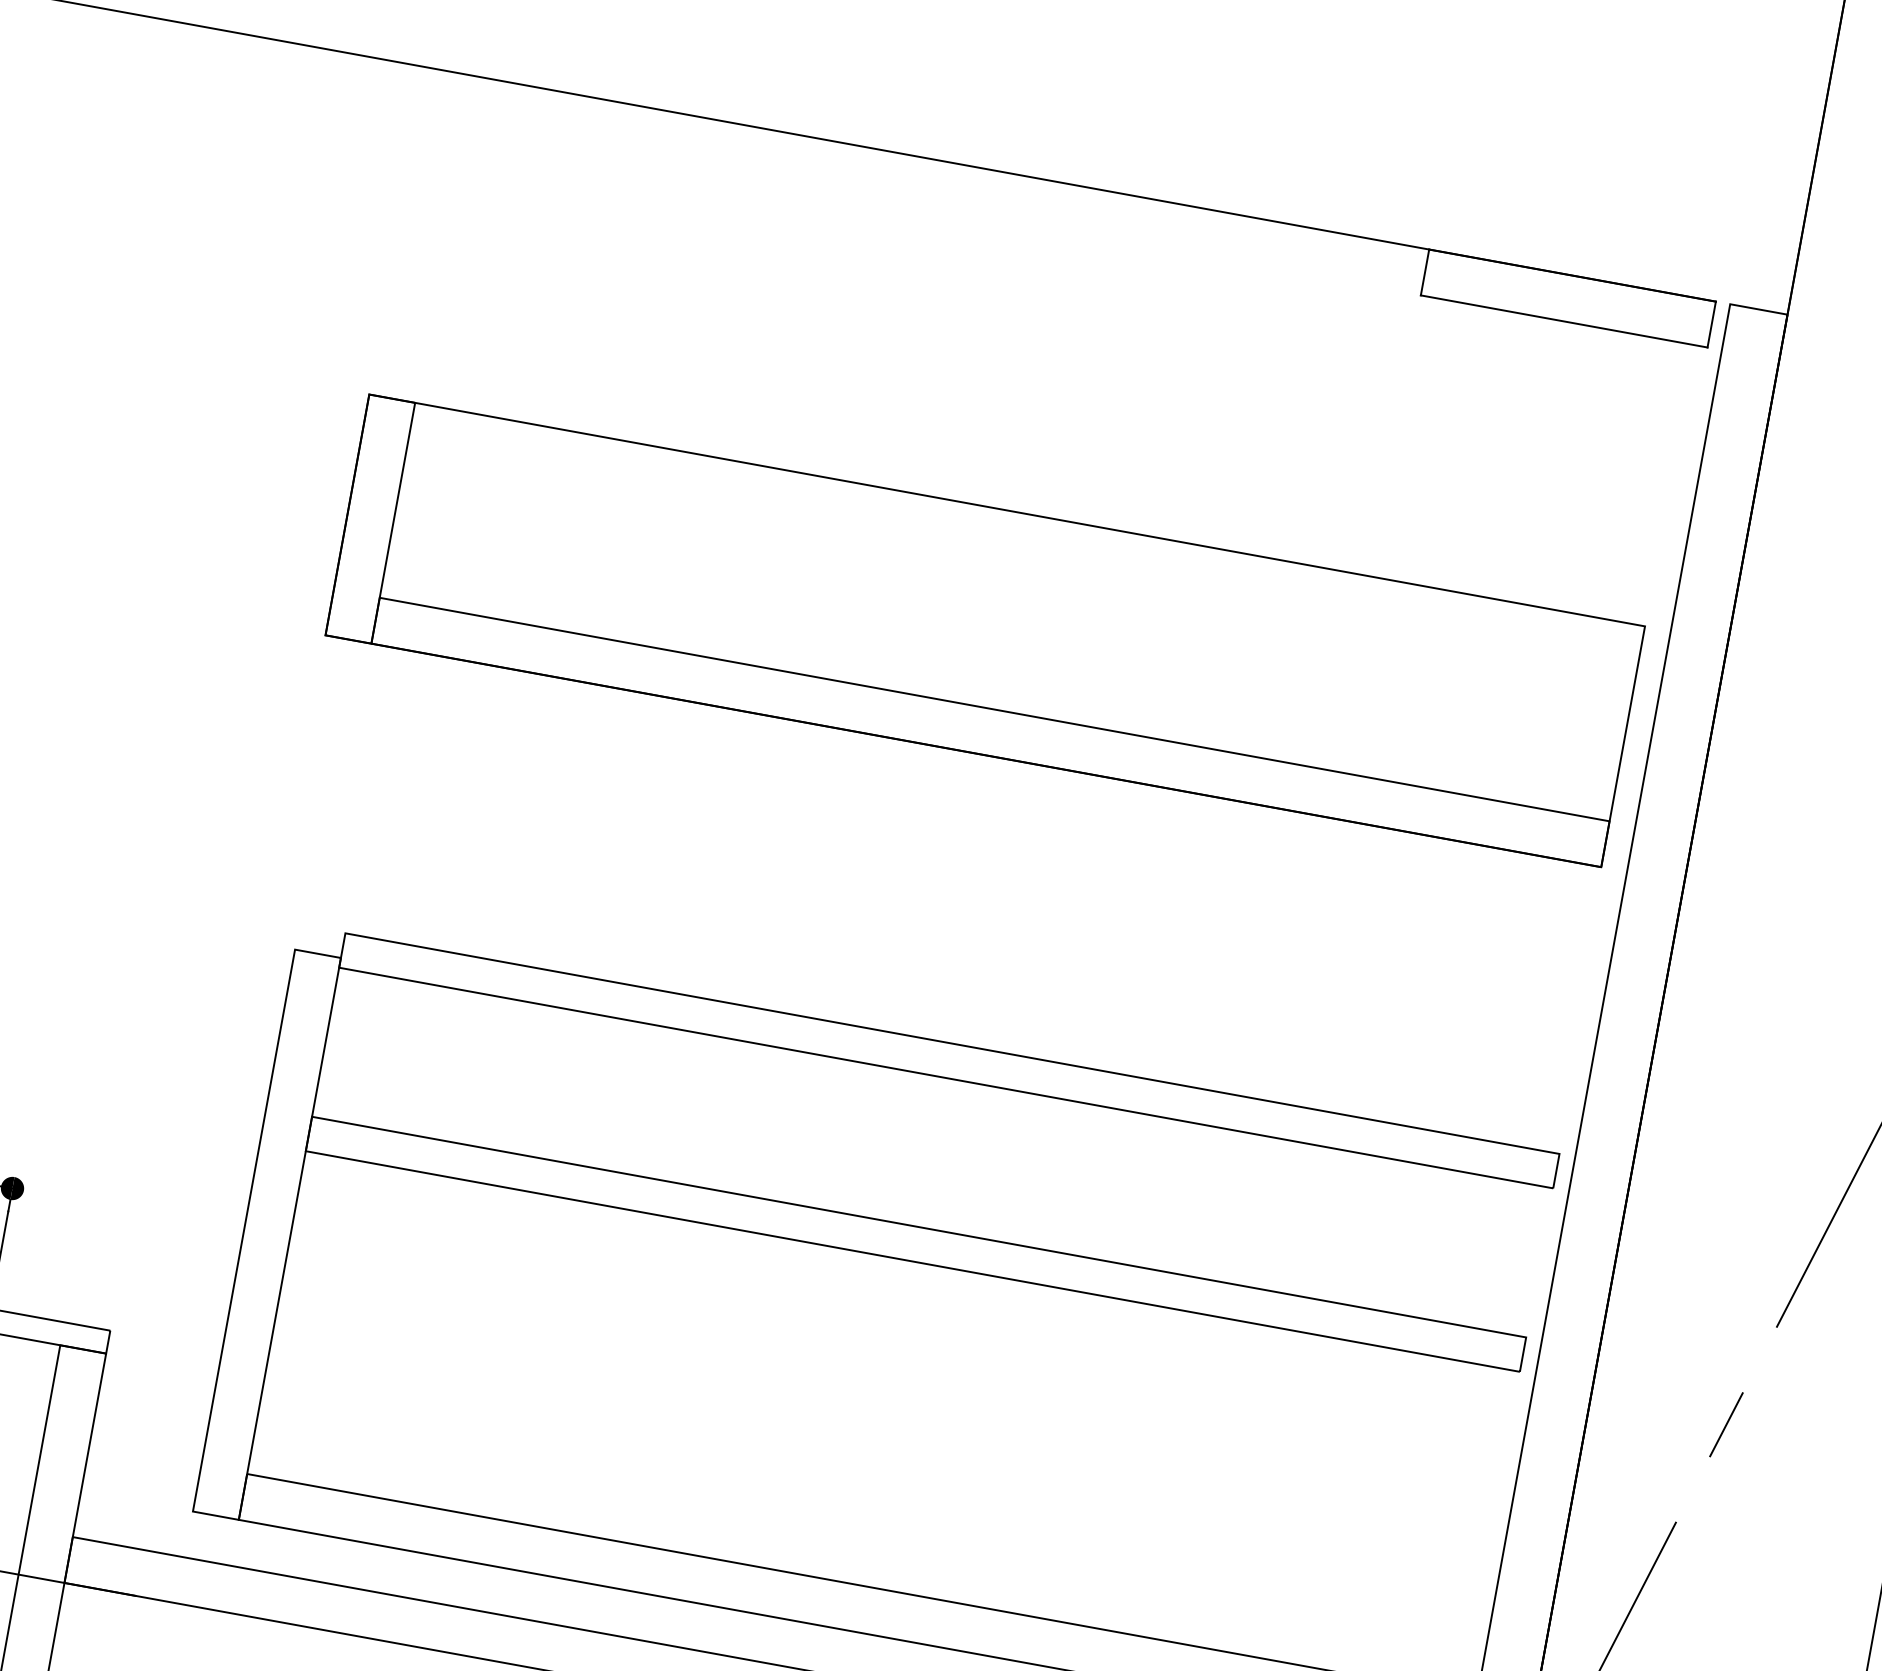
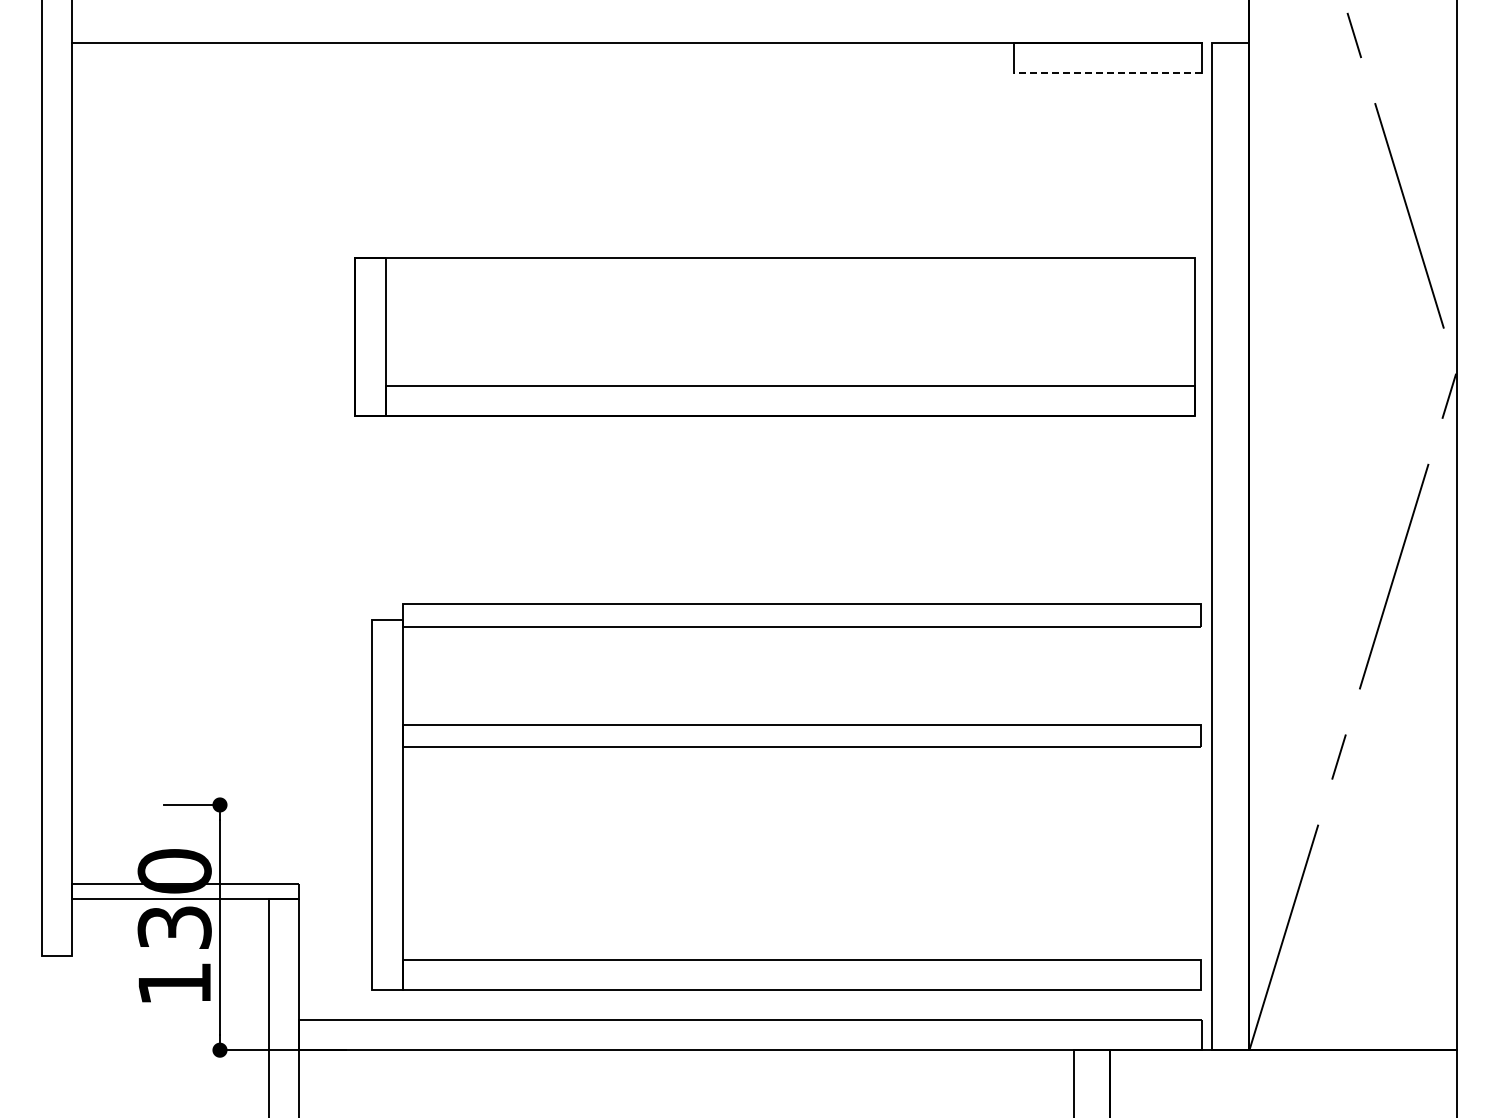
line: (1563, 321) -> (1107, 73), solid -> dashed

